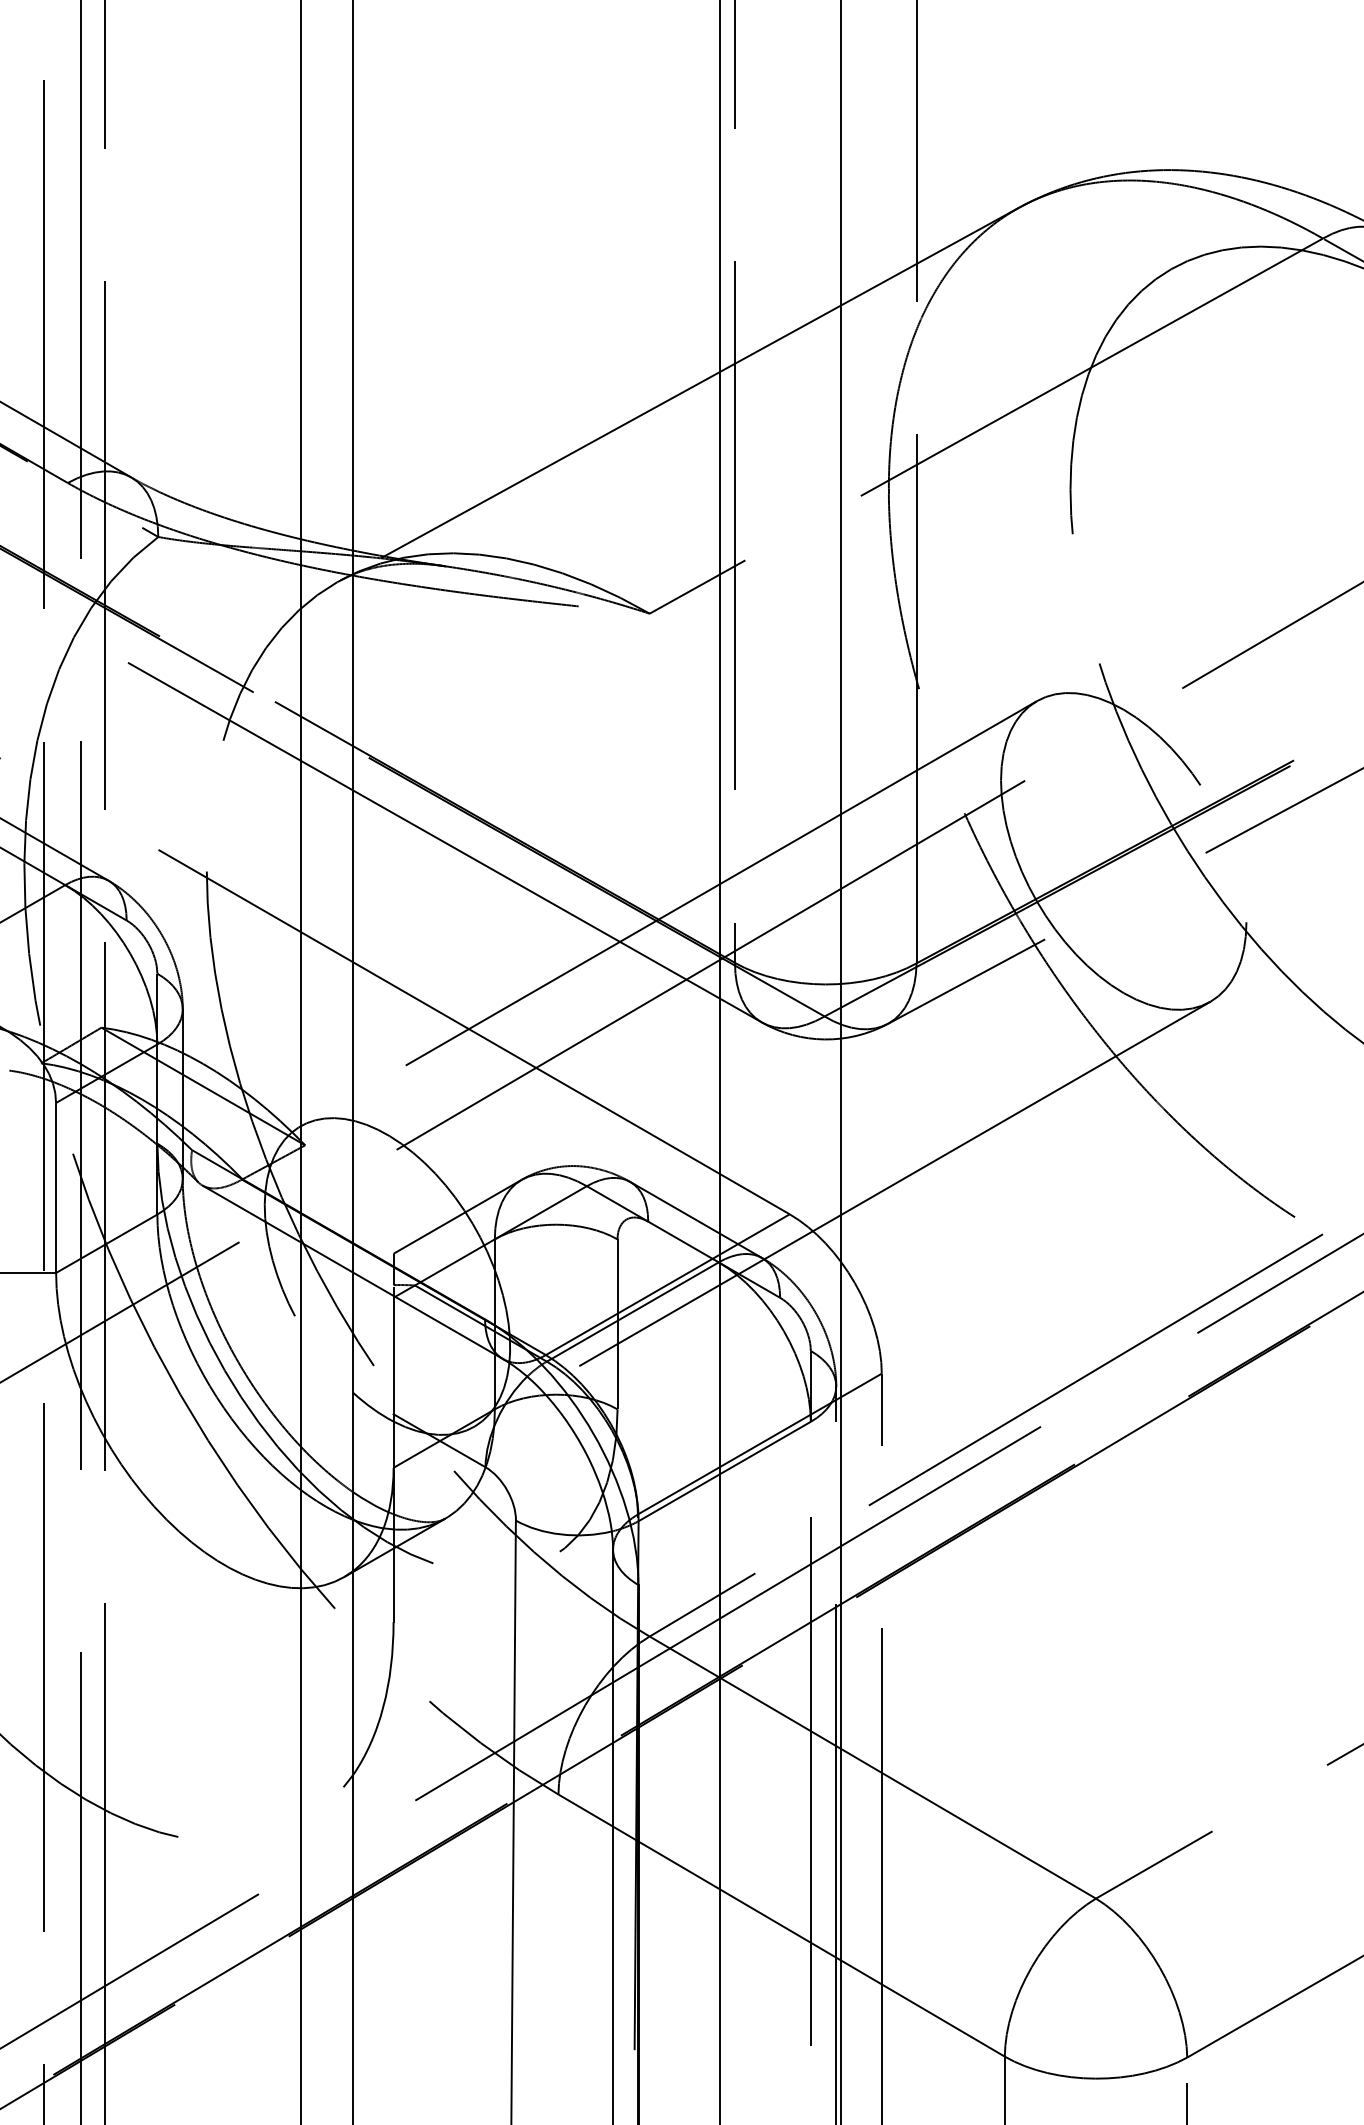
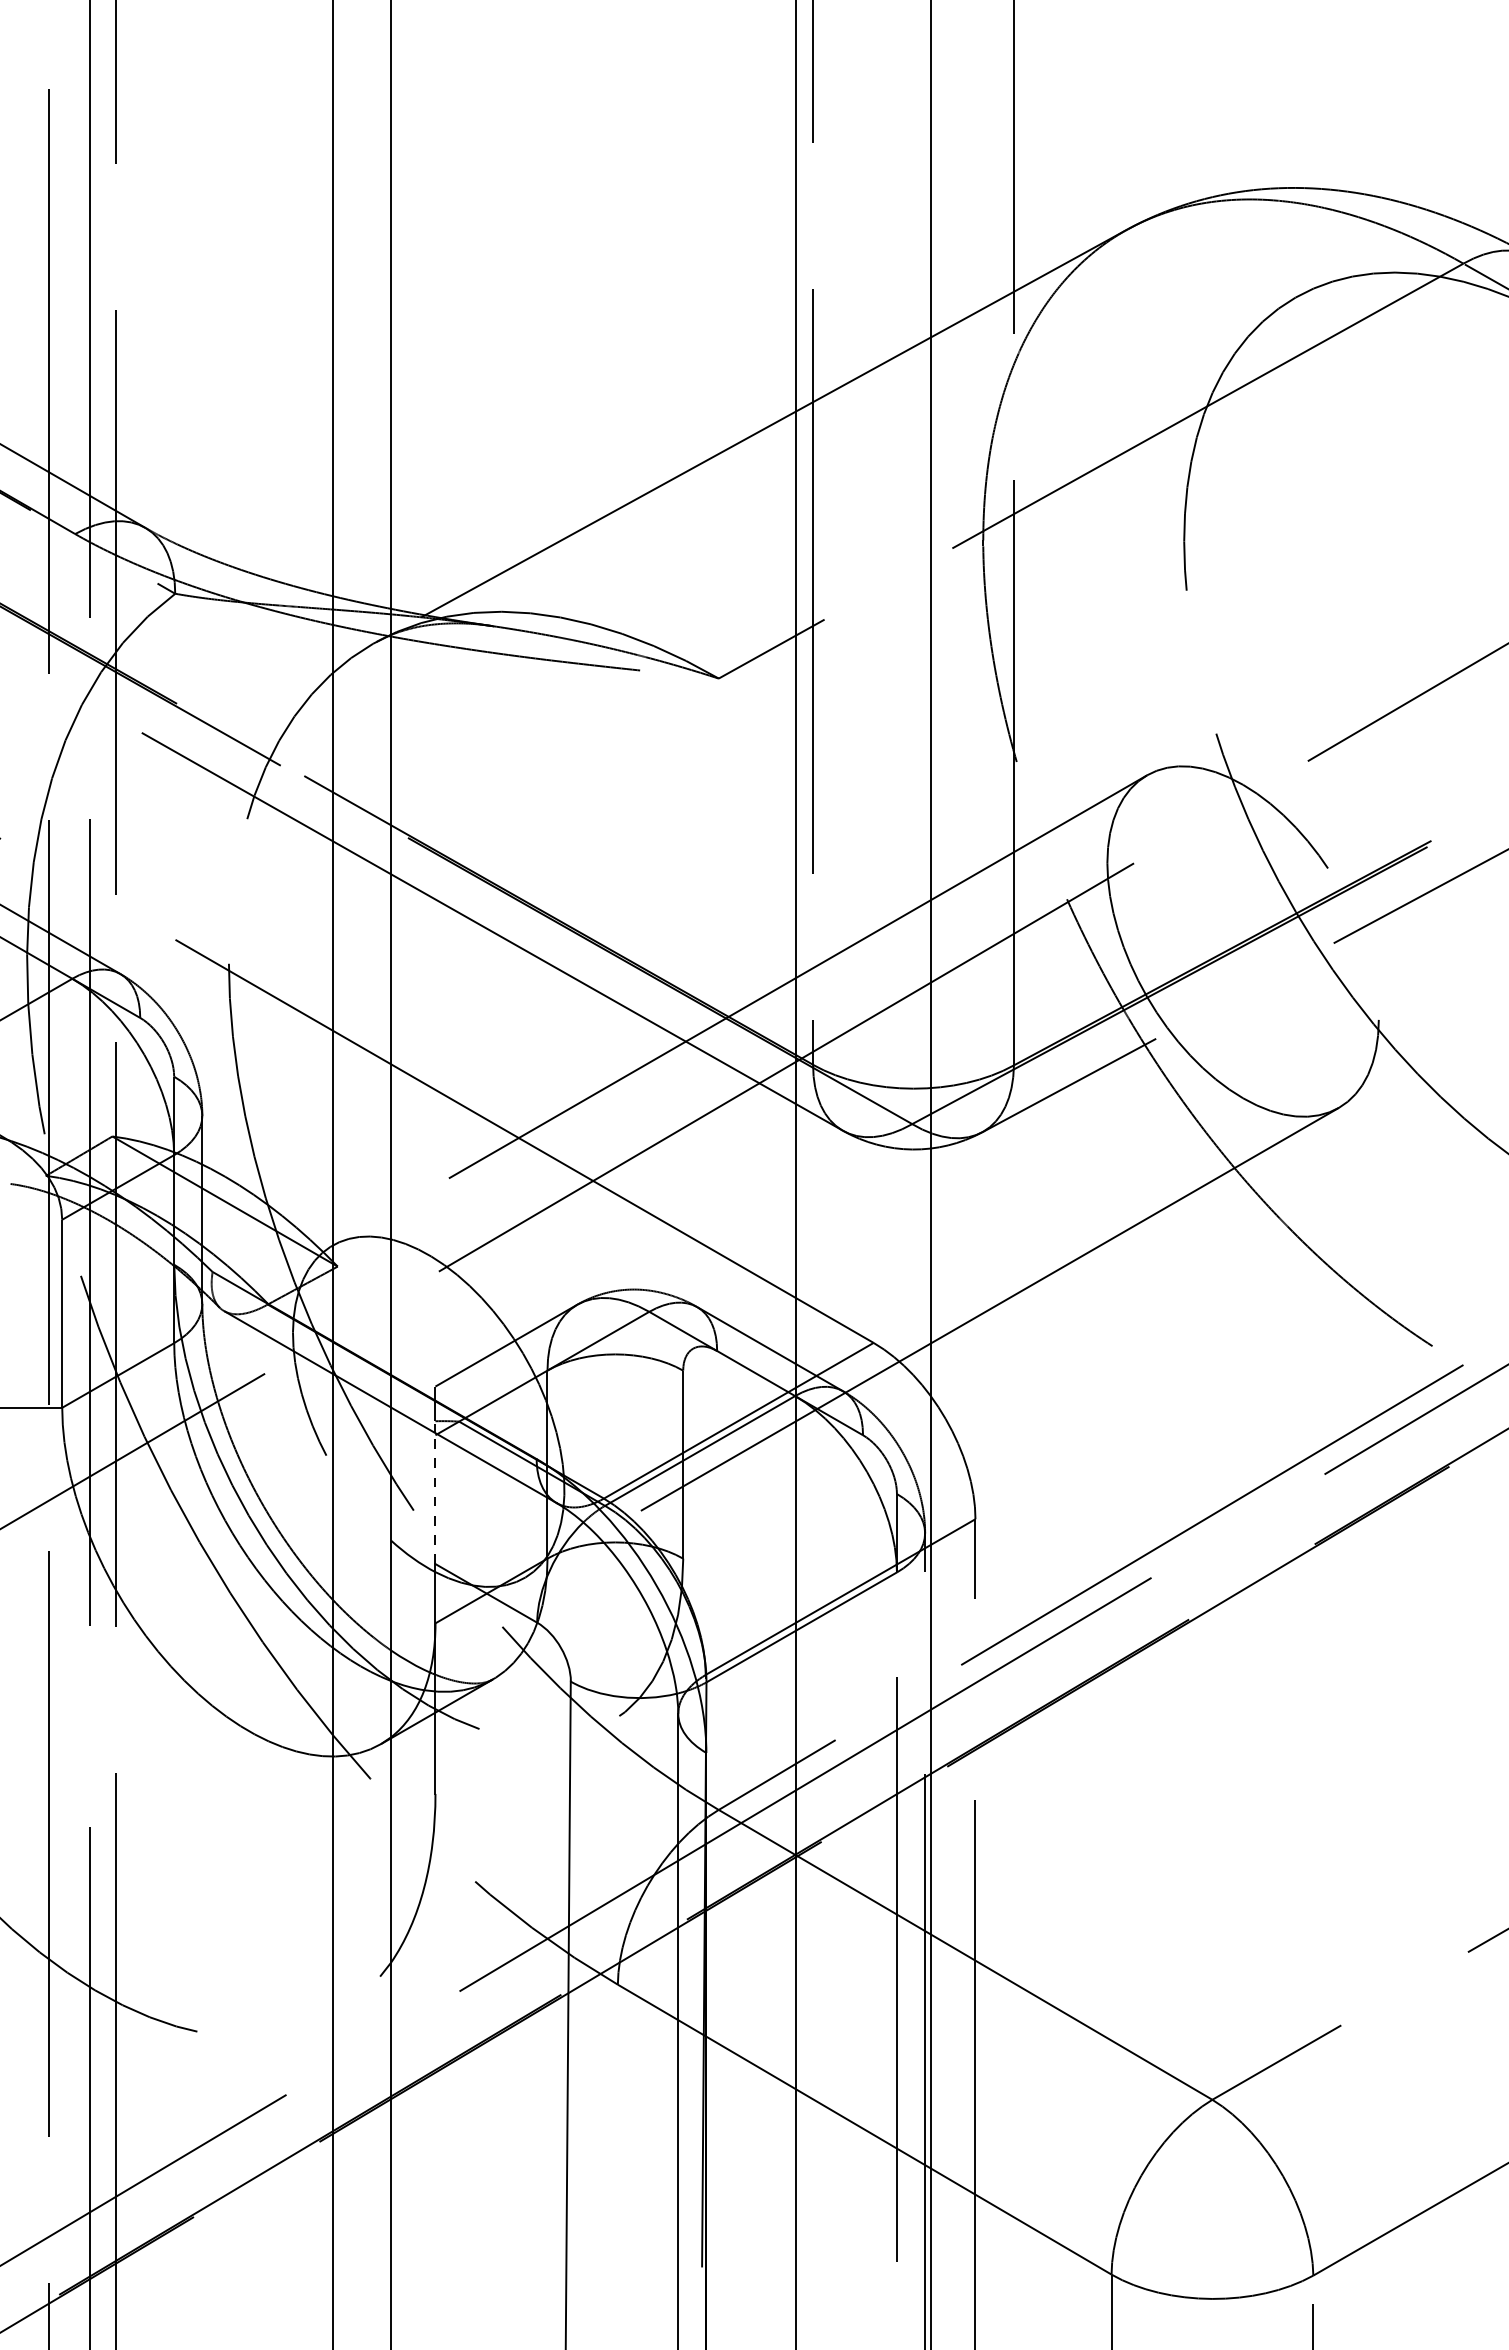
line: (393, 1354) -> (435, 1498), solid -> dashed

